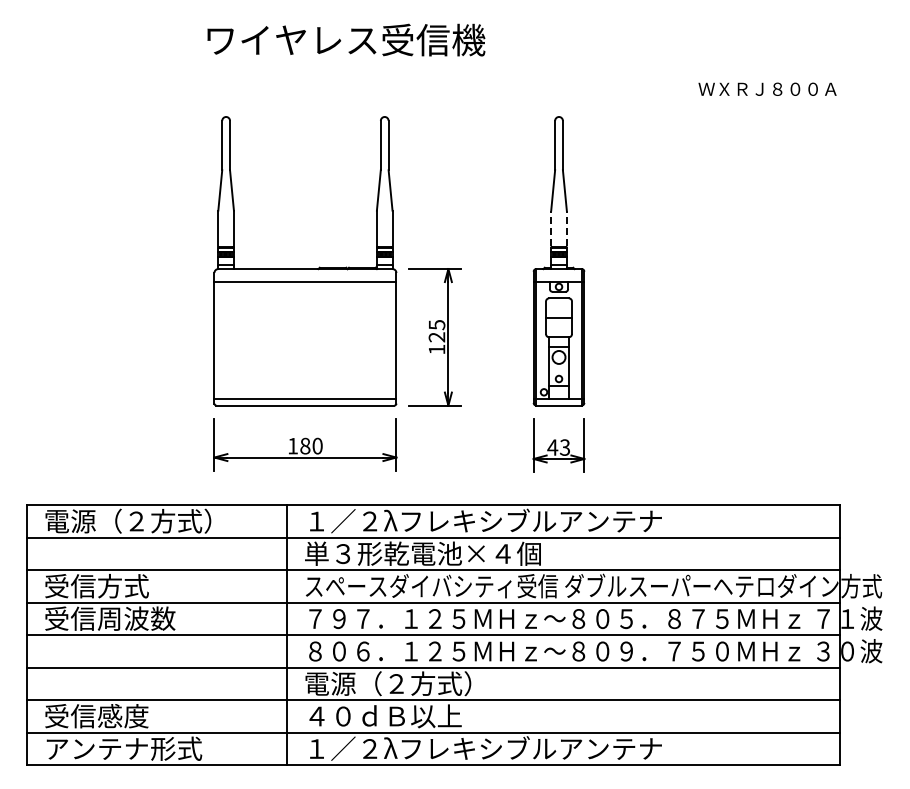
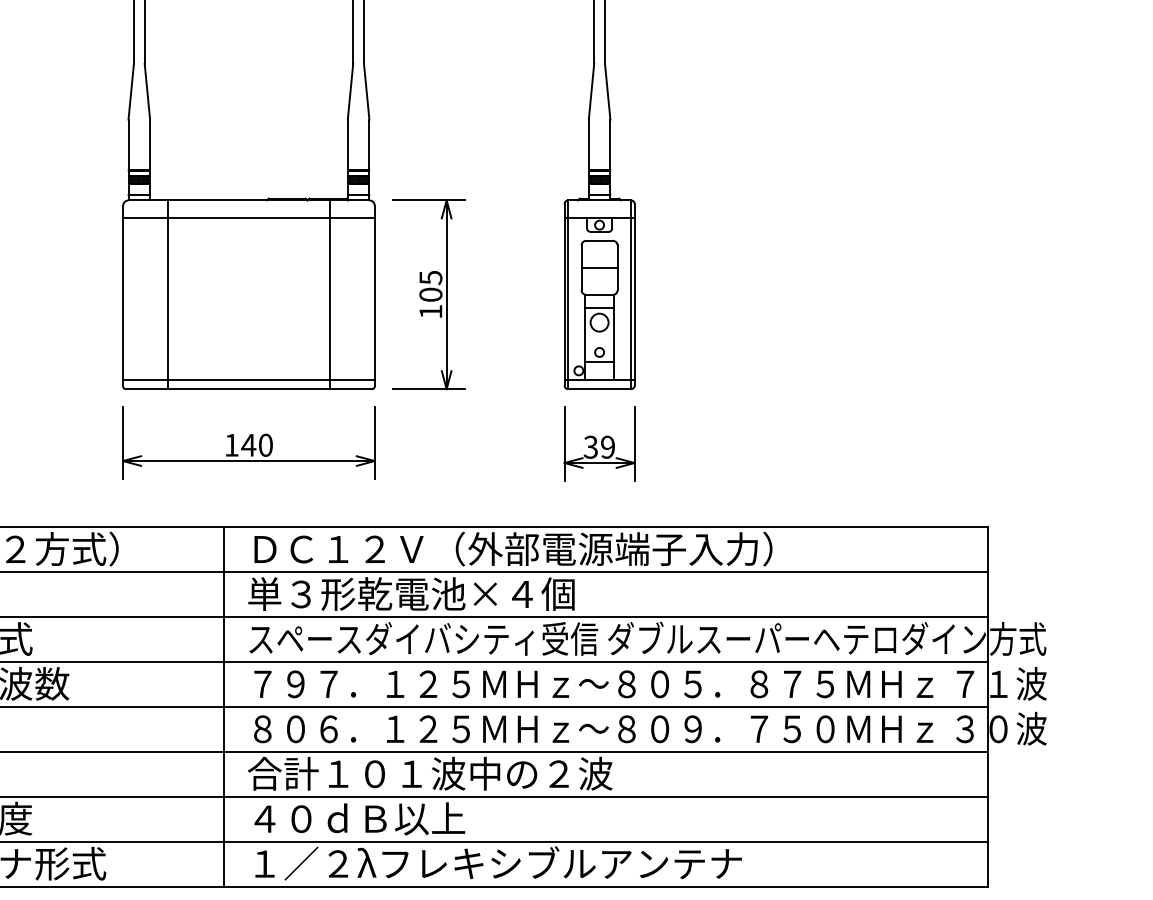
line: (551, 228) -> (589, 144), dashed -> solid
line: (566, 228) -> (609, 144), dashed -> solid
line: (246, 337) -> (167, 295), added
line: (363, 337) -> (329, 295), added
text: (436, 337) -> (430, 295), 125 -> 105
text: (304, 445) -> (247, 444), 180 -> 140
text: (558, 447) -> (598, 447), 43 -> 39
text: (496, 520) -> (513, 548), １／２λフレキシブルアンテナ -> ＤＣ１２Ｖ（外部電源端子入力）
text: (436, 683) -> (430, 773), 電源（２方式） -> 合計１０１波中の２波

